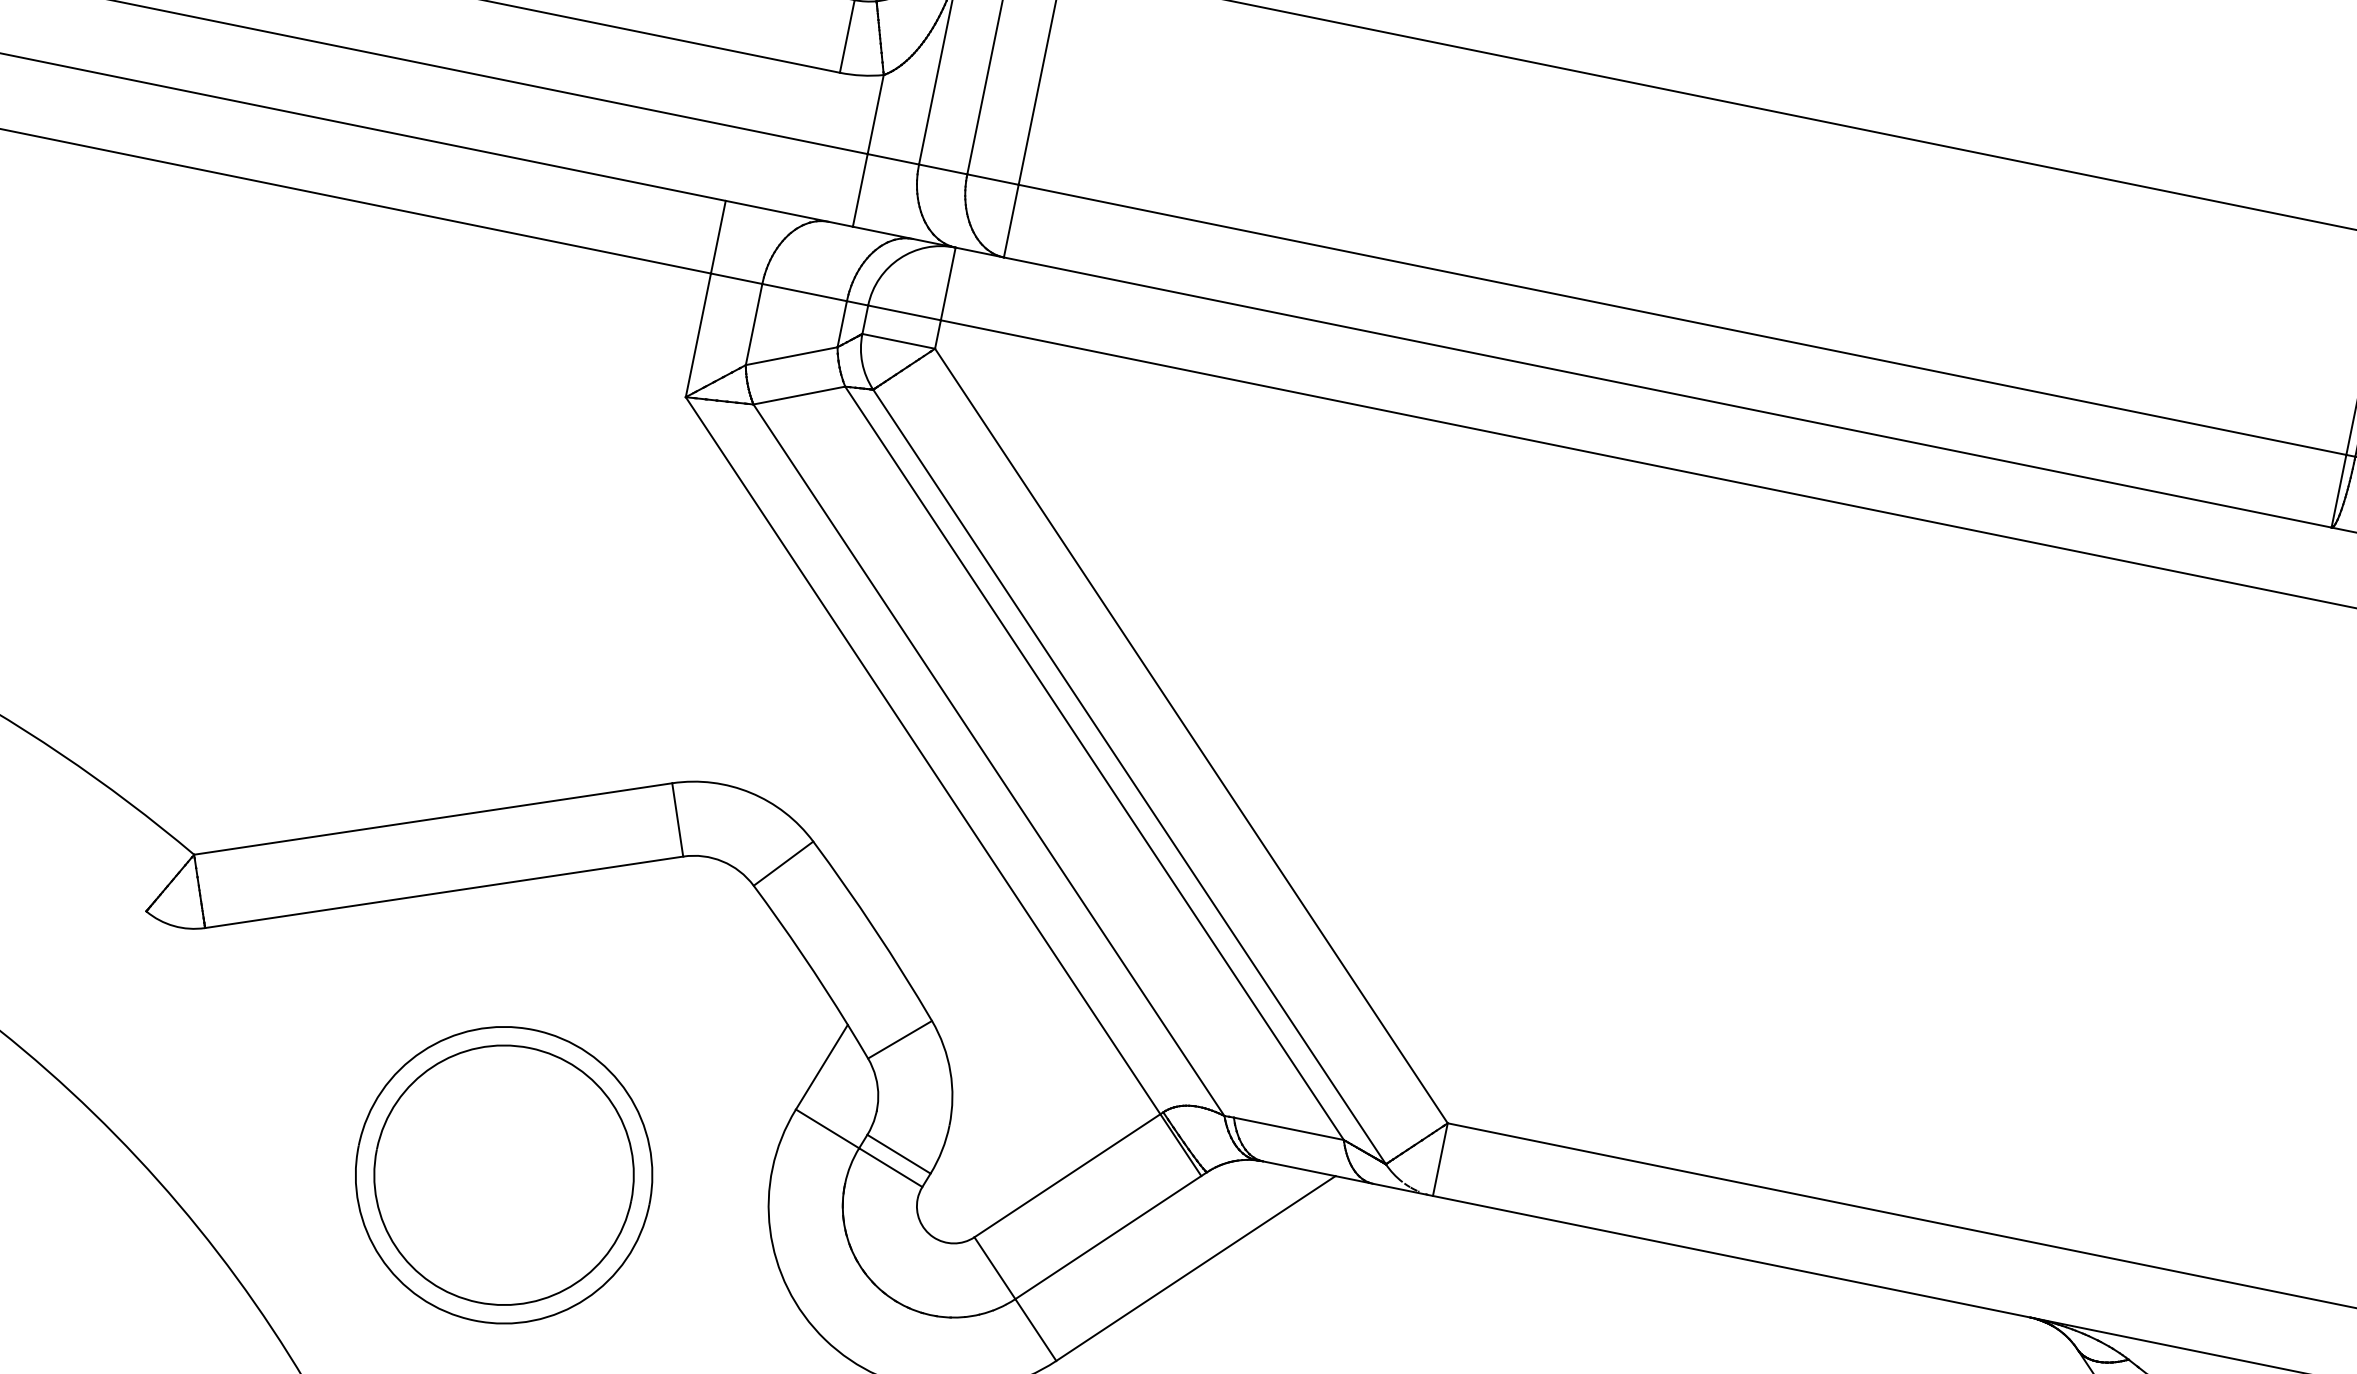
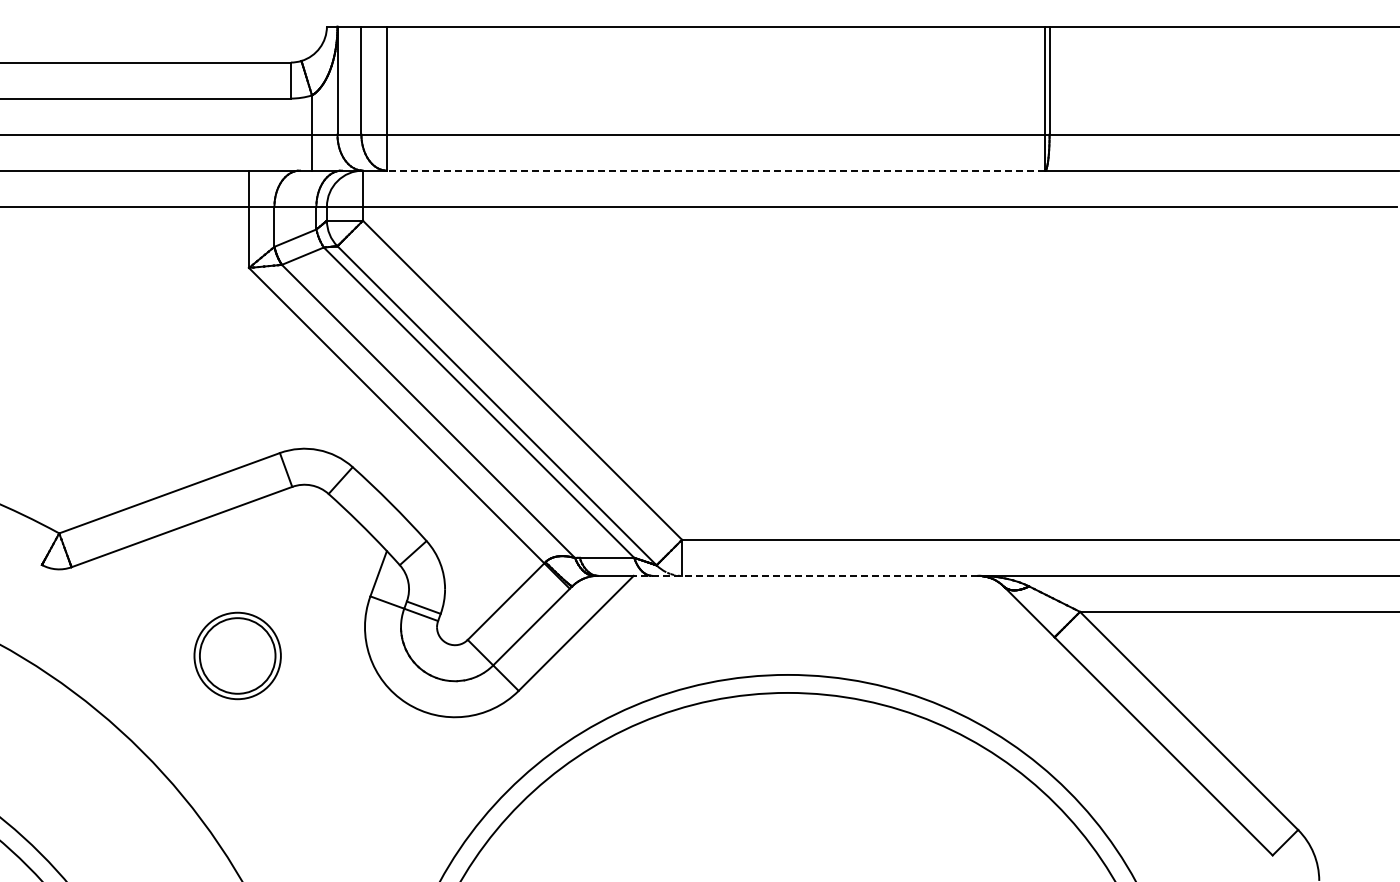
line: (1666, 392) -> (715, 170), solid -> dashed
part: (503, 1174) -> (237, 655), size x0.6
line: (1682, 1245) -> (805, 575), solid -> dashed

